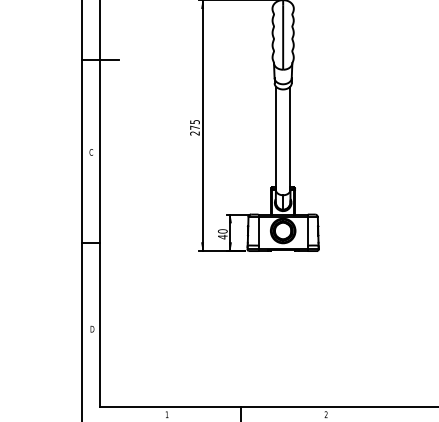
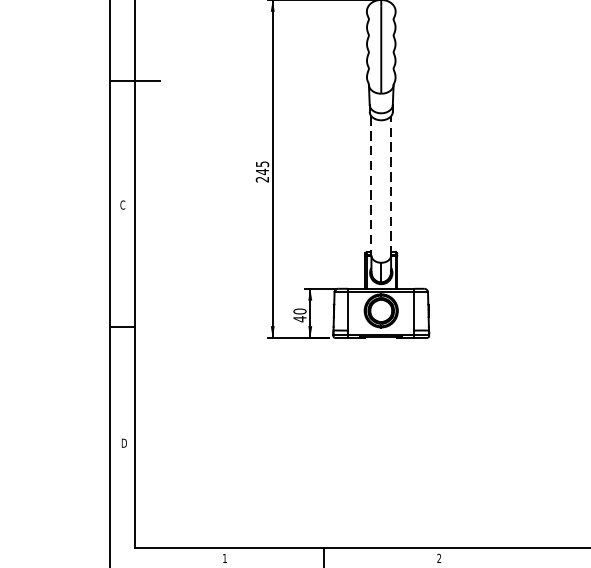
text: (194, 127) -> (261, 171), 275 -> 245
line: (275, 138) -> (370, 186), solid -> dashed
line: (290, 138) -> (391, 186), solid -> dashed

